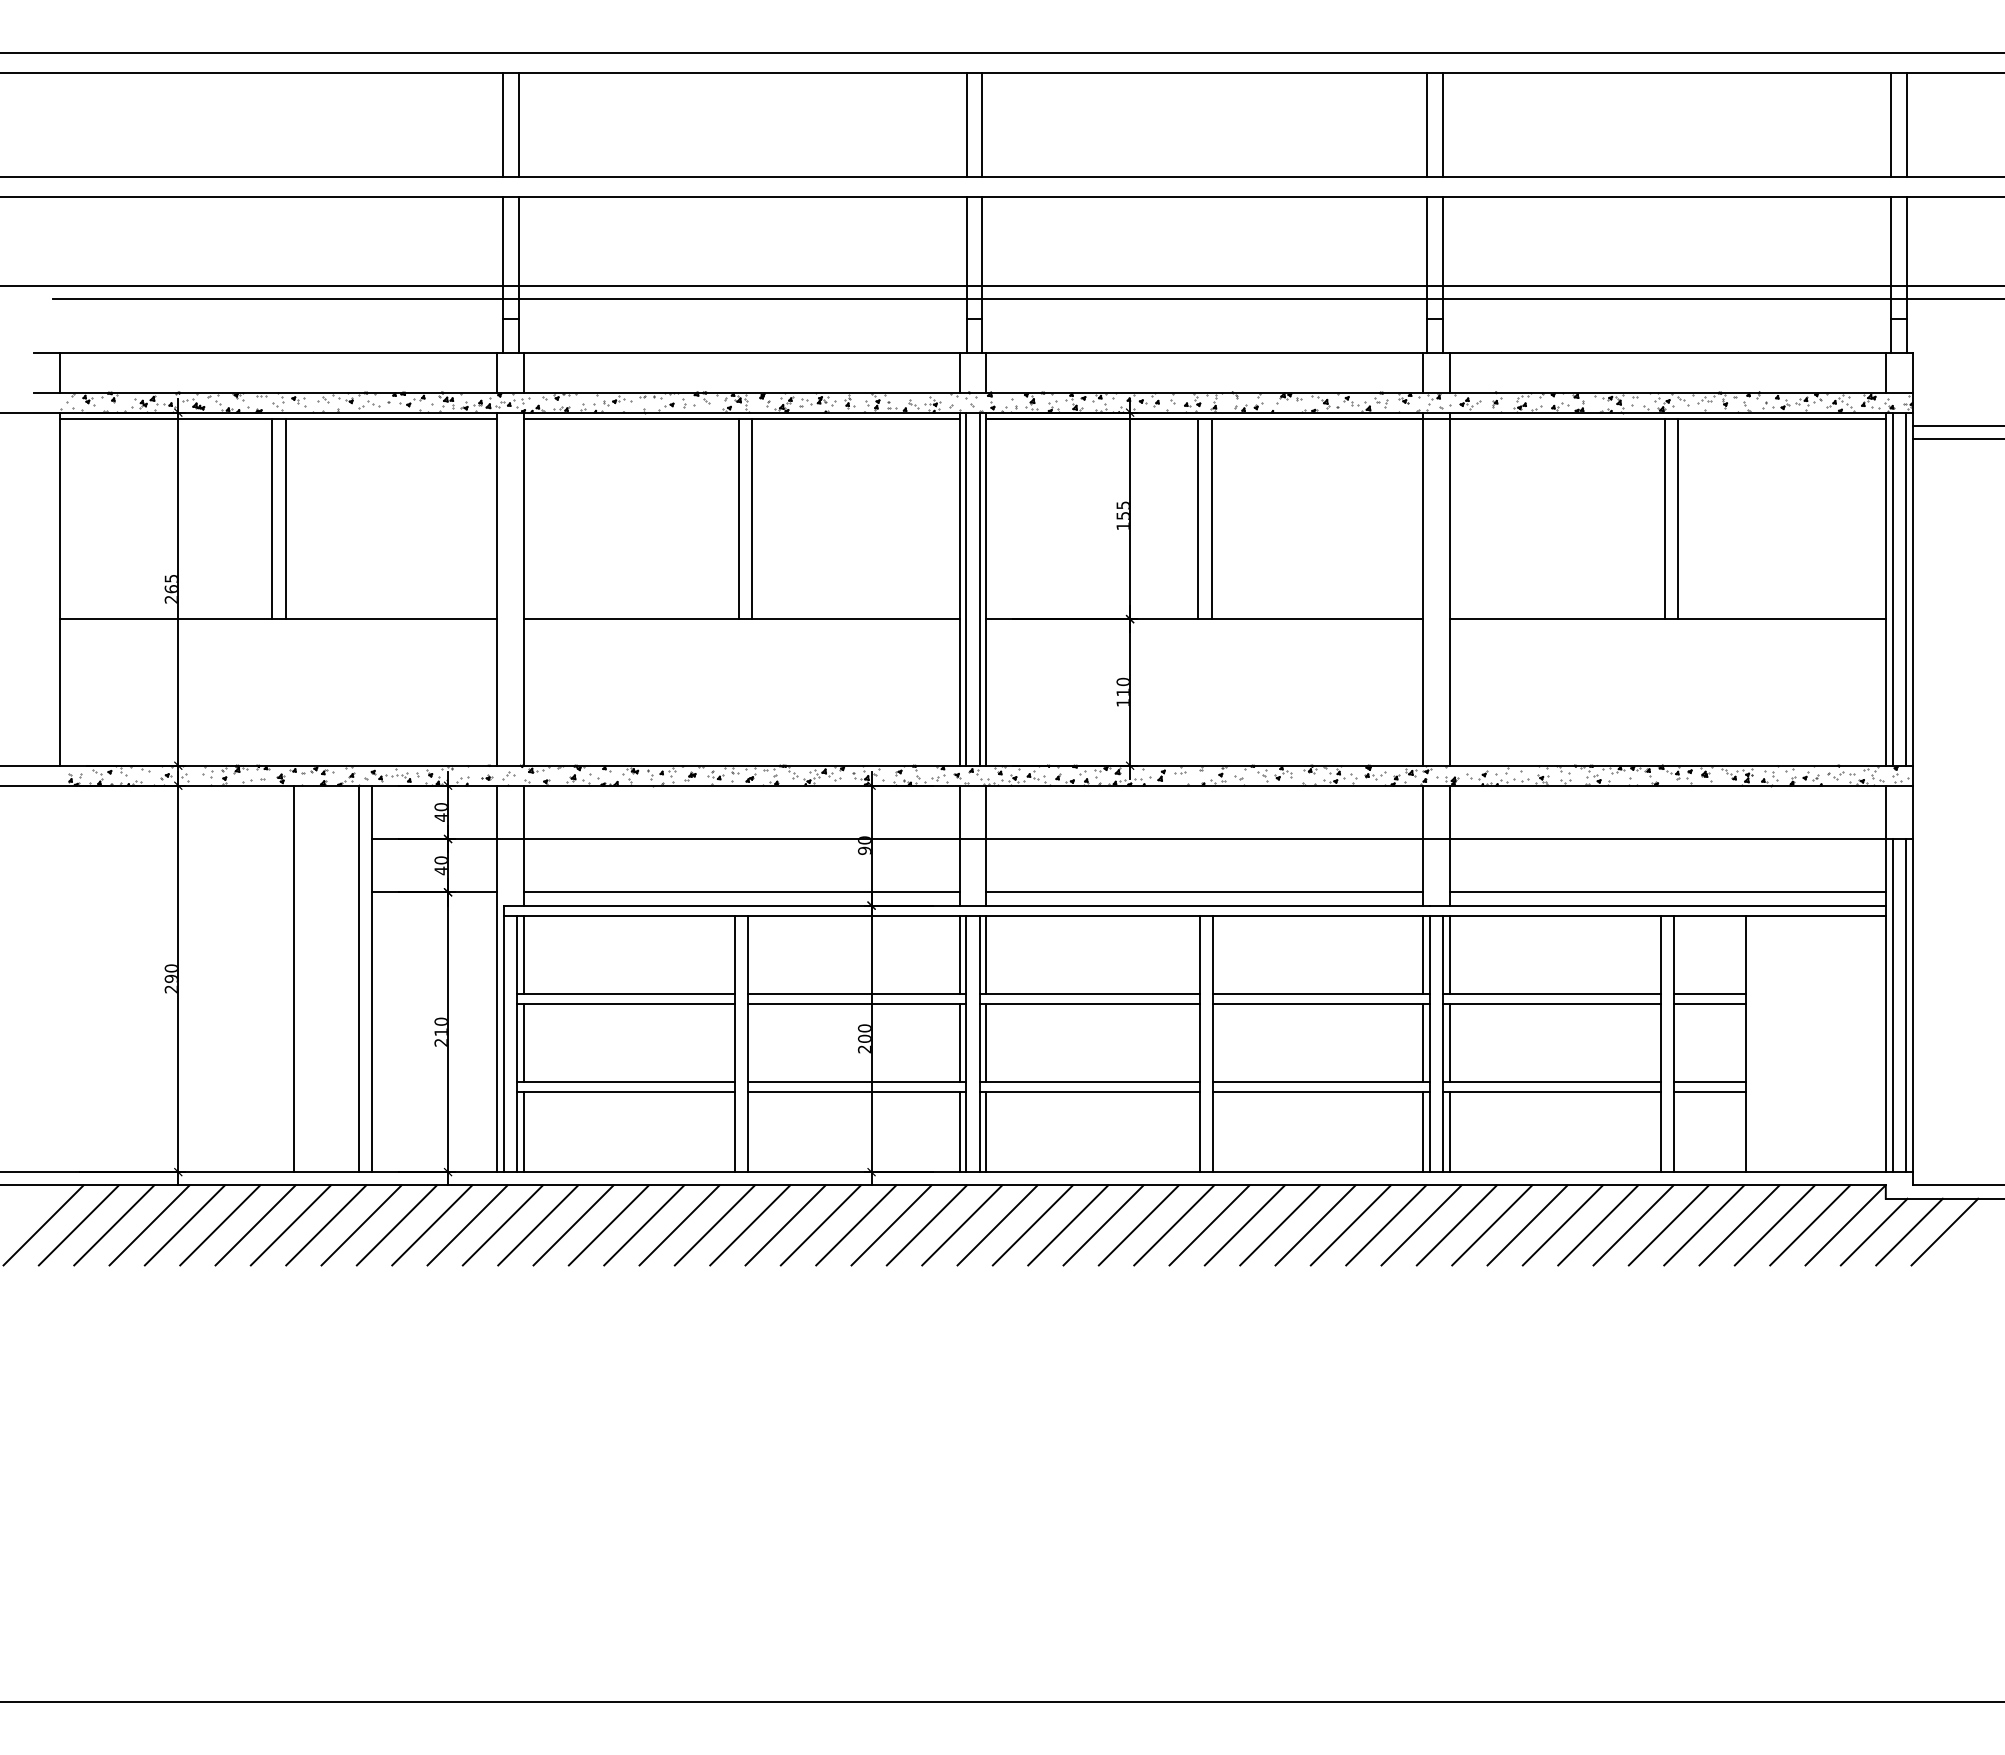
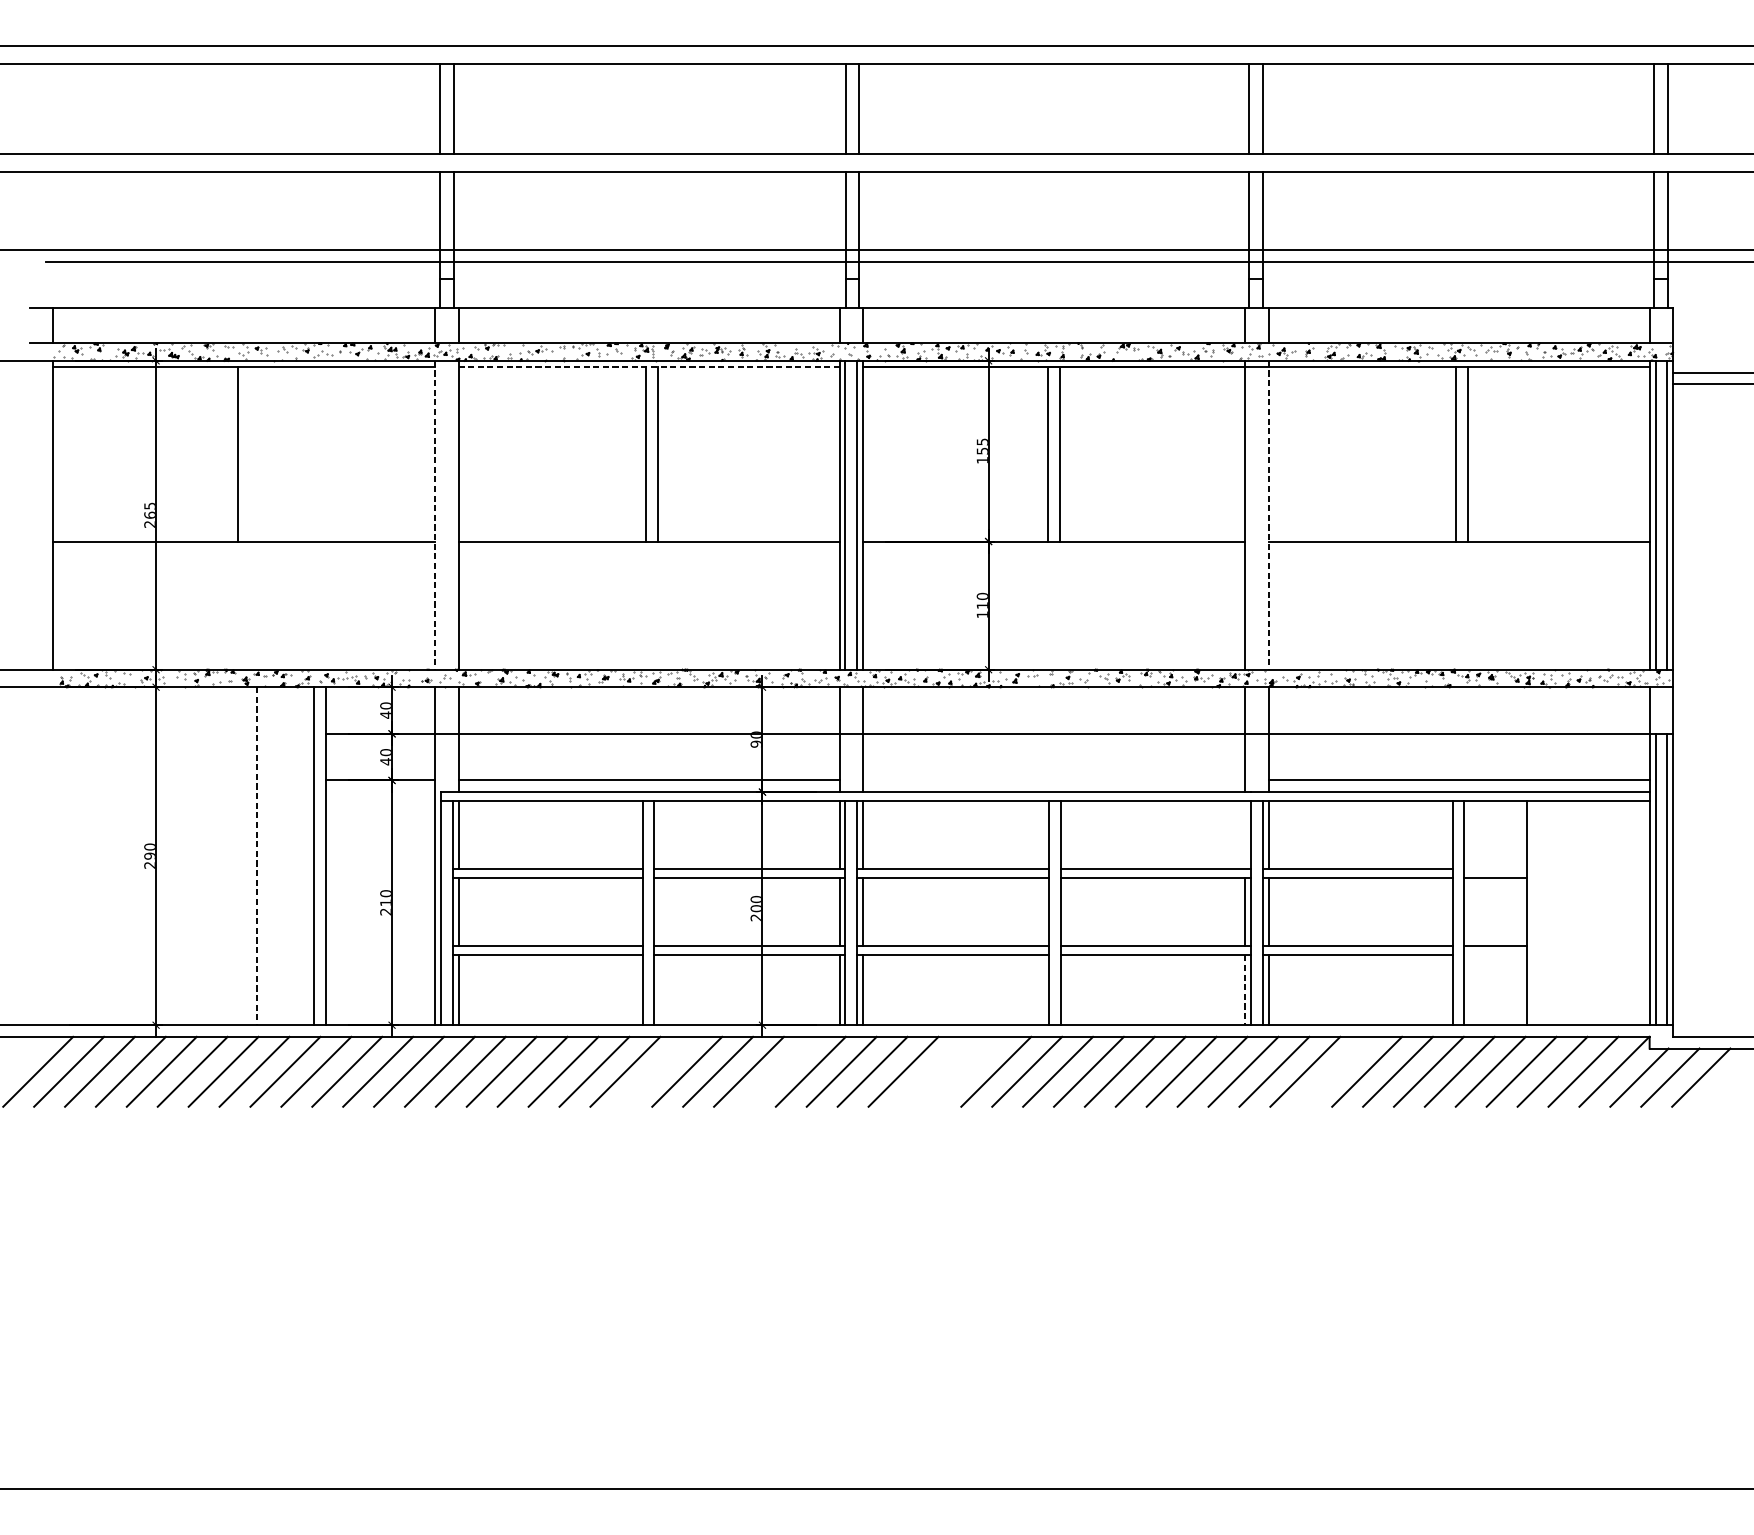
line: (741, 419) -> (648, 366), solid -> dashed
line: (285, 519) -> (249, 454), removed
line: (497, 589) -> (435, 515), solid -> dashed
line: (1450, 589) -> (1268, 515), solid -> dashed
line: (1204, 892) -> (1053, 780), removed
line: (1423, 954) -> (1245, 834), removed
line: (293, 979) -> (256, 856), solid -> dashed
line: (1709, 993) -> (1495, 868), removed
line: (1709, 1092) -> (1495, 955), removed
line: (1423, 1132) -> (1245, 990), solid -> dashed
line: (750, 1225) -> (656, 1071), removed
line: (891, 1225) -> (779, 1071), removed
line: (1068, 1225) -> (934, 1071), removed
line: (1103, 1225) -> (965, 1071), removed
line: (1527, 1225) -> (1336, 1071), removed

